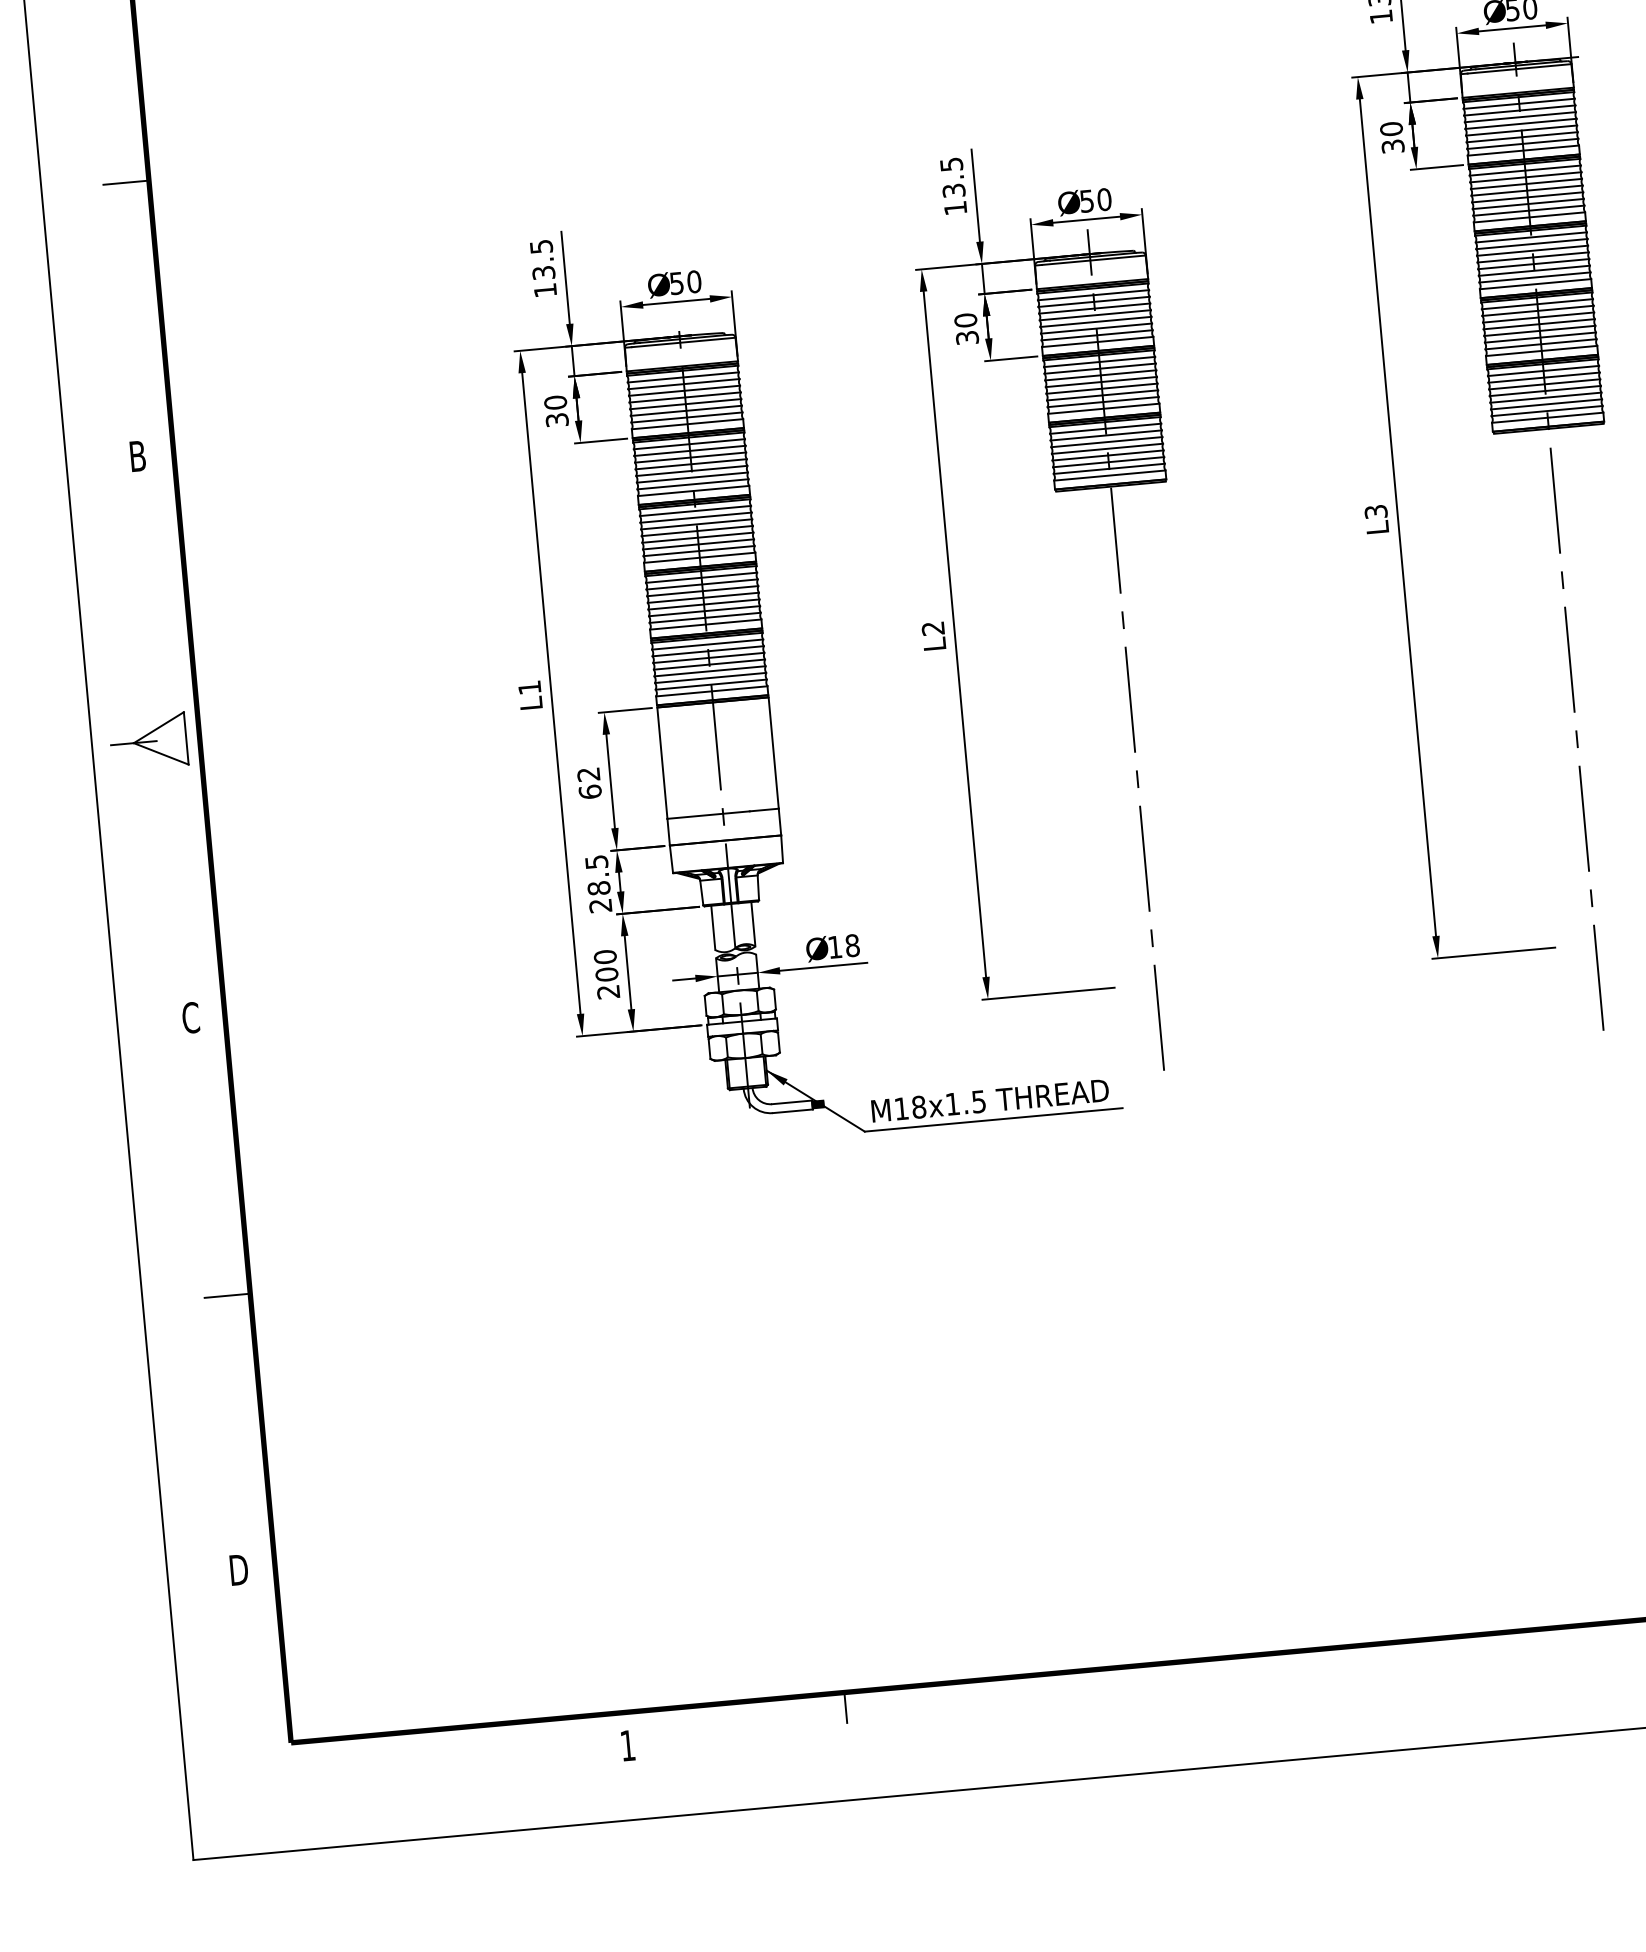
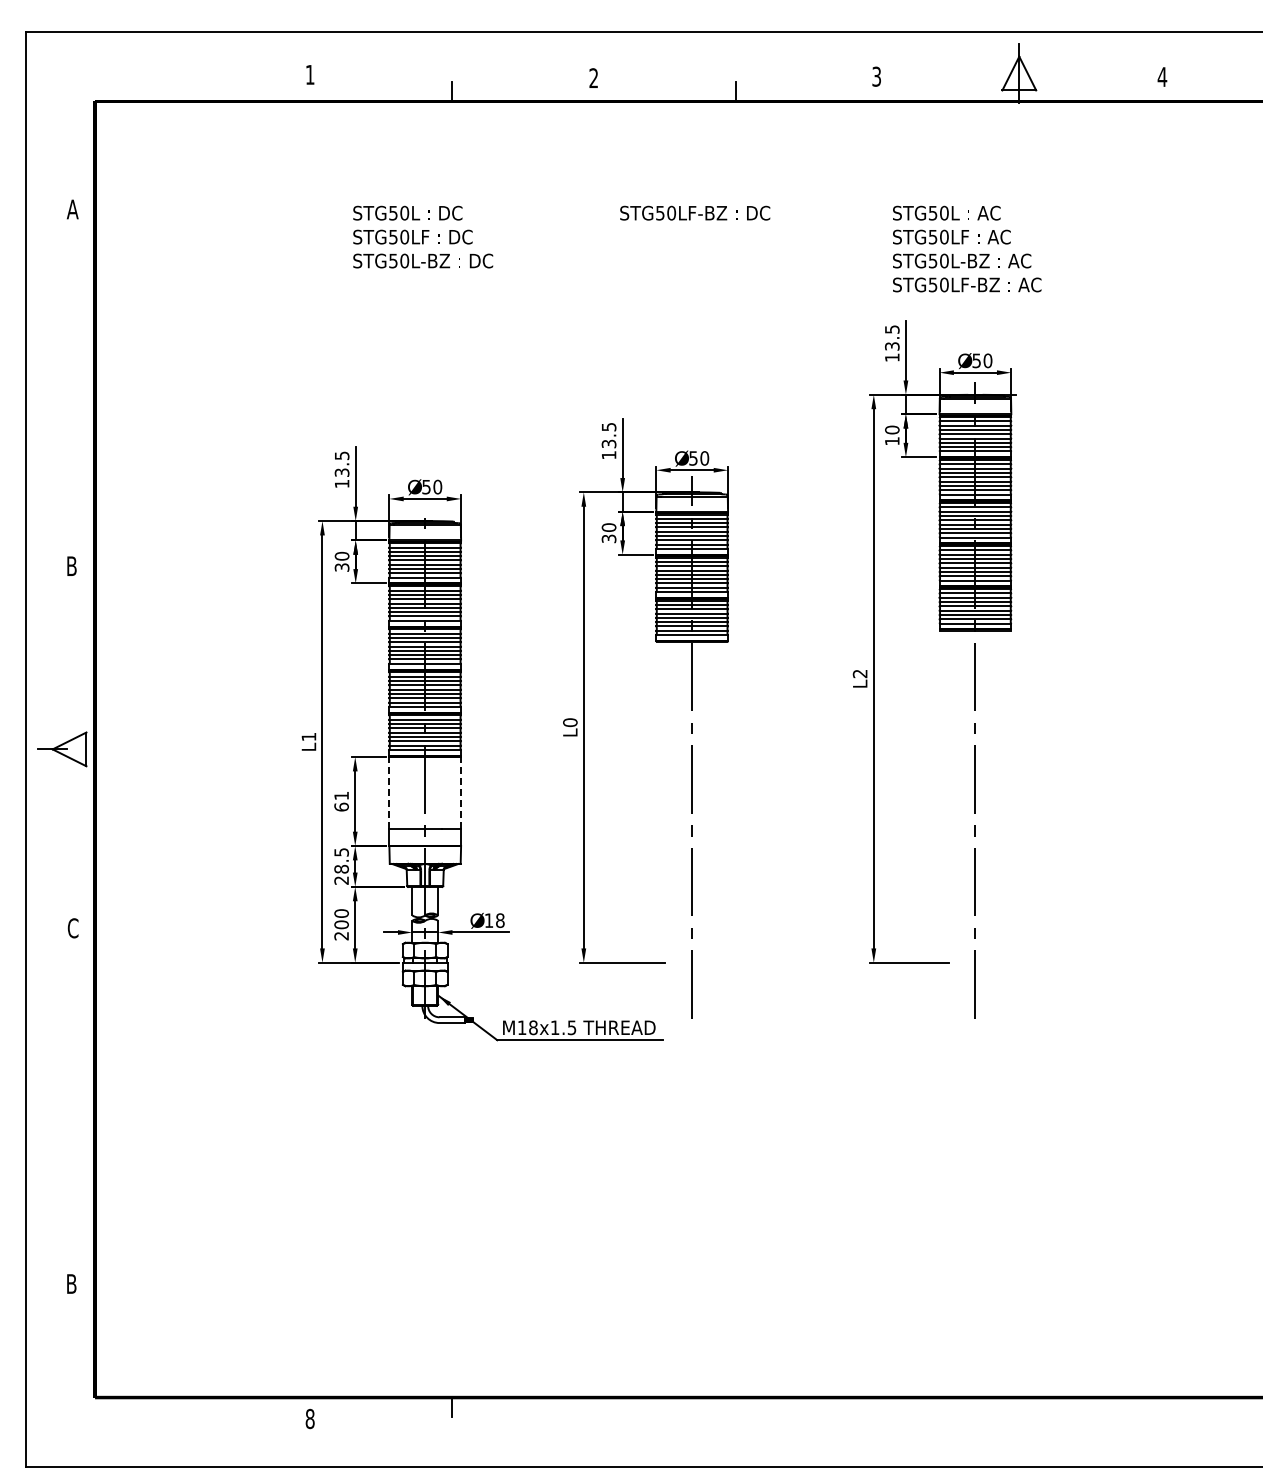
text: (1393, 146) -> (892, 441), 30 -> 10
line: (126, 182) -> (80, 390), removed
text: (1376, 511) -> (860, 673), L3 -> L2
text: (933, 628) -> (570, 722), L2 -> L0
line: (774, 752) -> (461, 792), solid -> dashed
line: (662, 762) -> (389, 792), solid -> dashed
text: (588, 775) -> (341, 796), 62 -> 61
line: (227, 1296) -> (80, 1108), removed
text: (238, 1569) -> (71, 1283), D -> B
text: (626, 1745) -> (309, 1418), 1 -> 8

